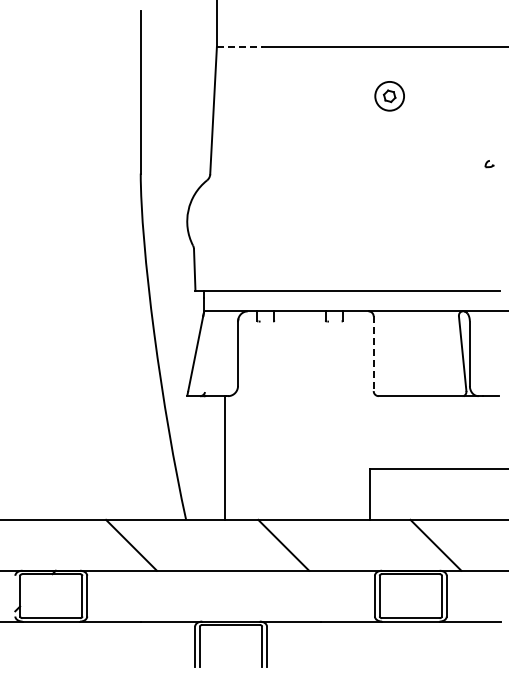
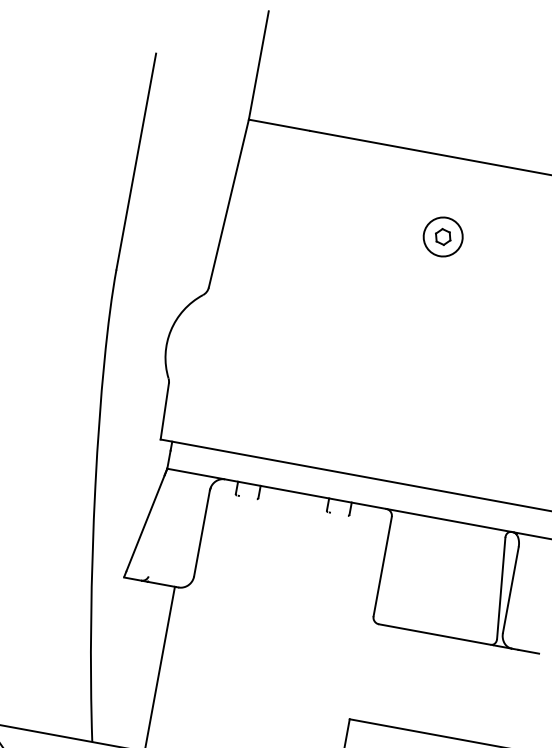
line: (239, 46) -> (279, 124), dashed -> solid
part: (389, 96) -> (442, 237), moved
line: (373, 354) -> (382, 567), dashed -> solid

